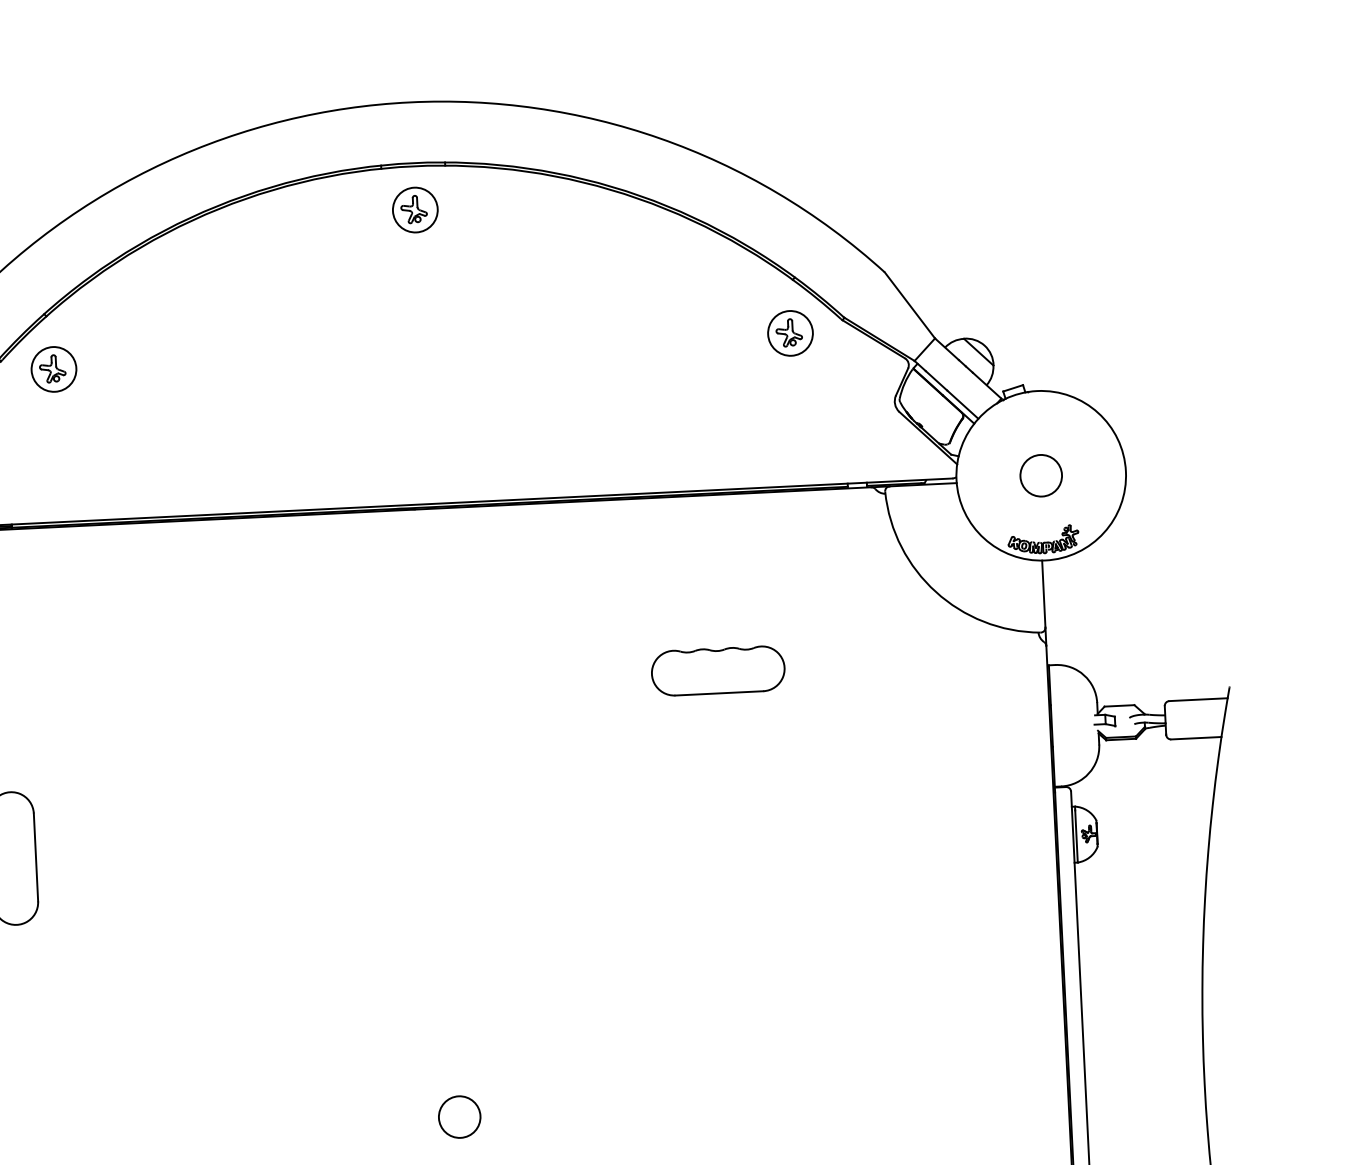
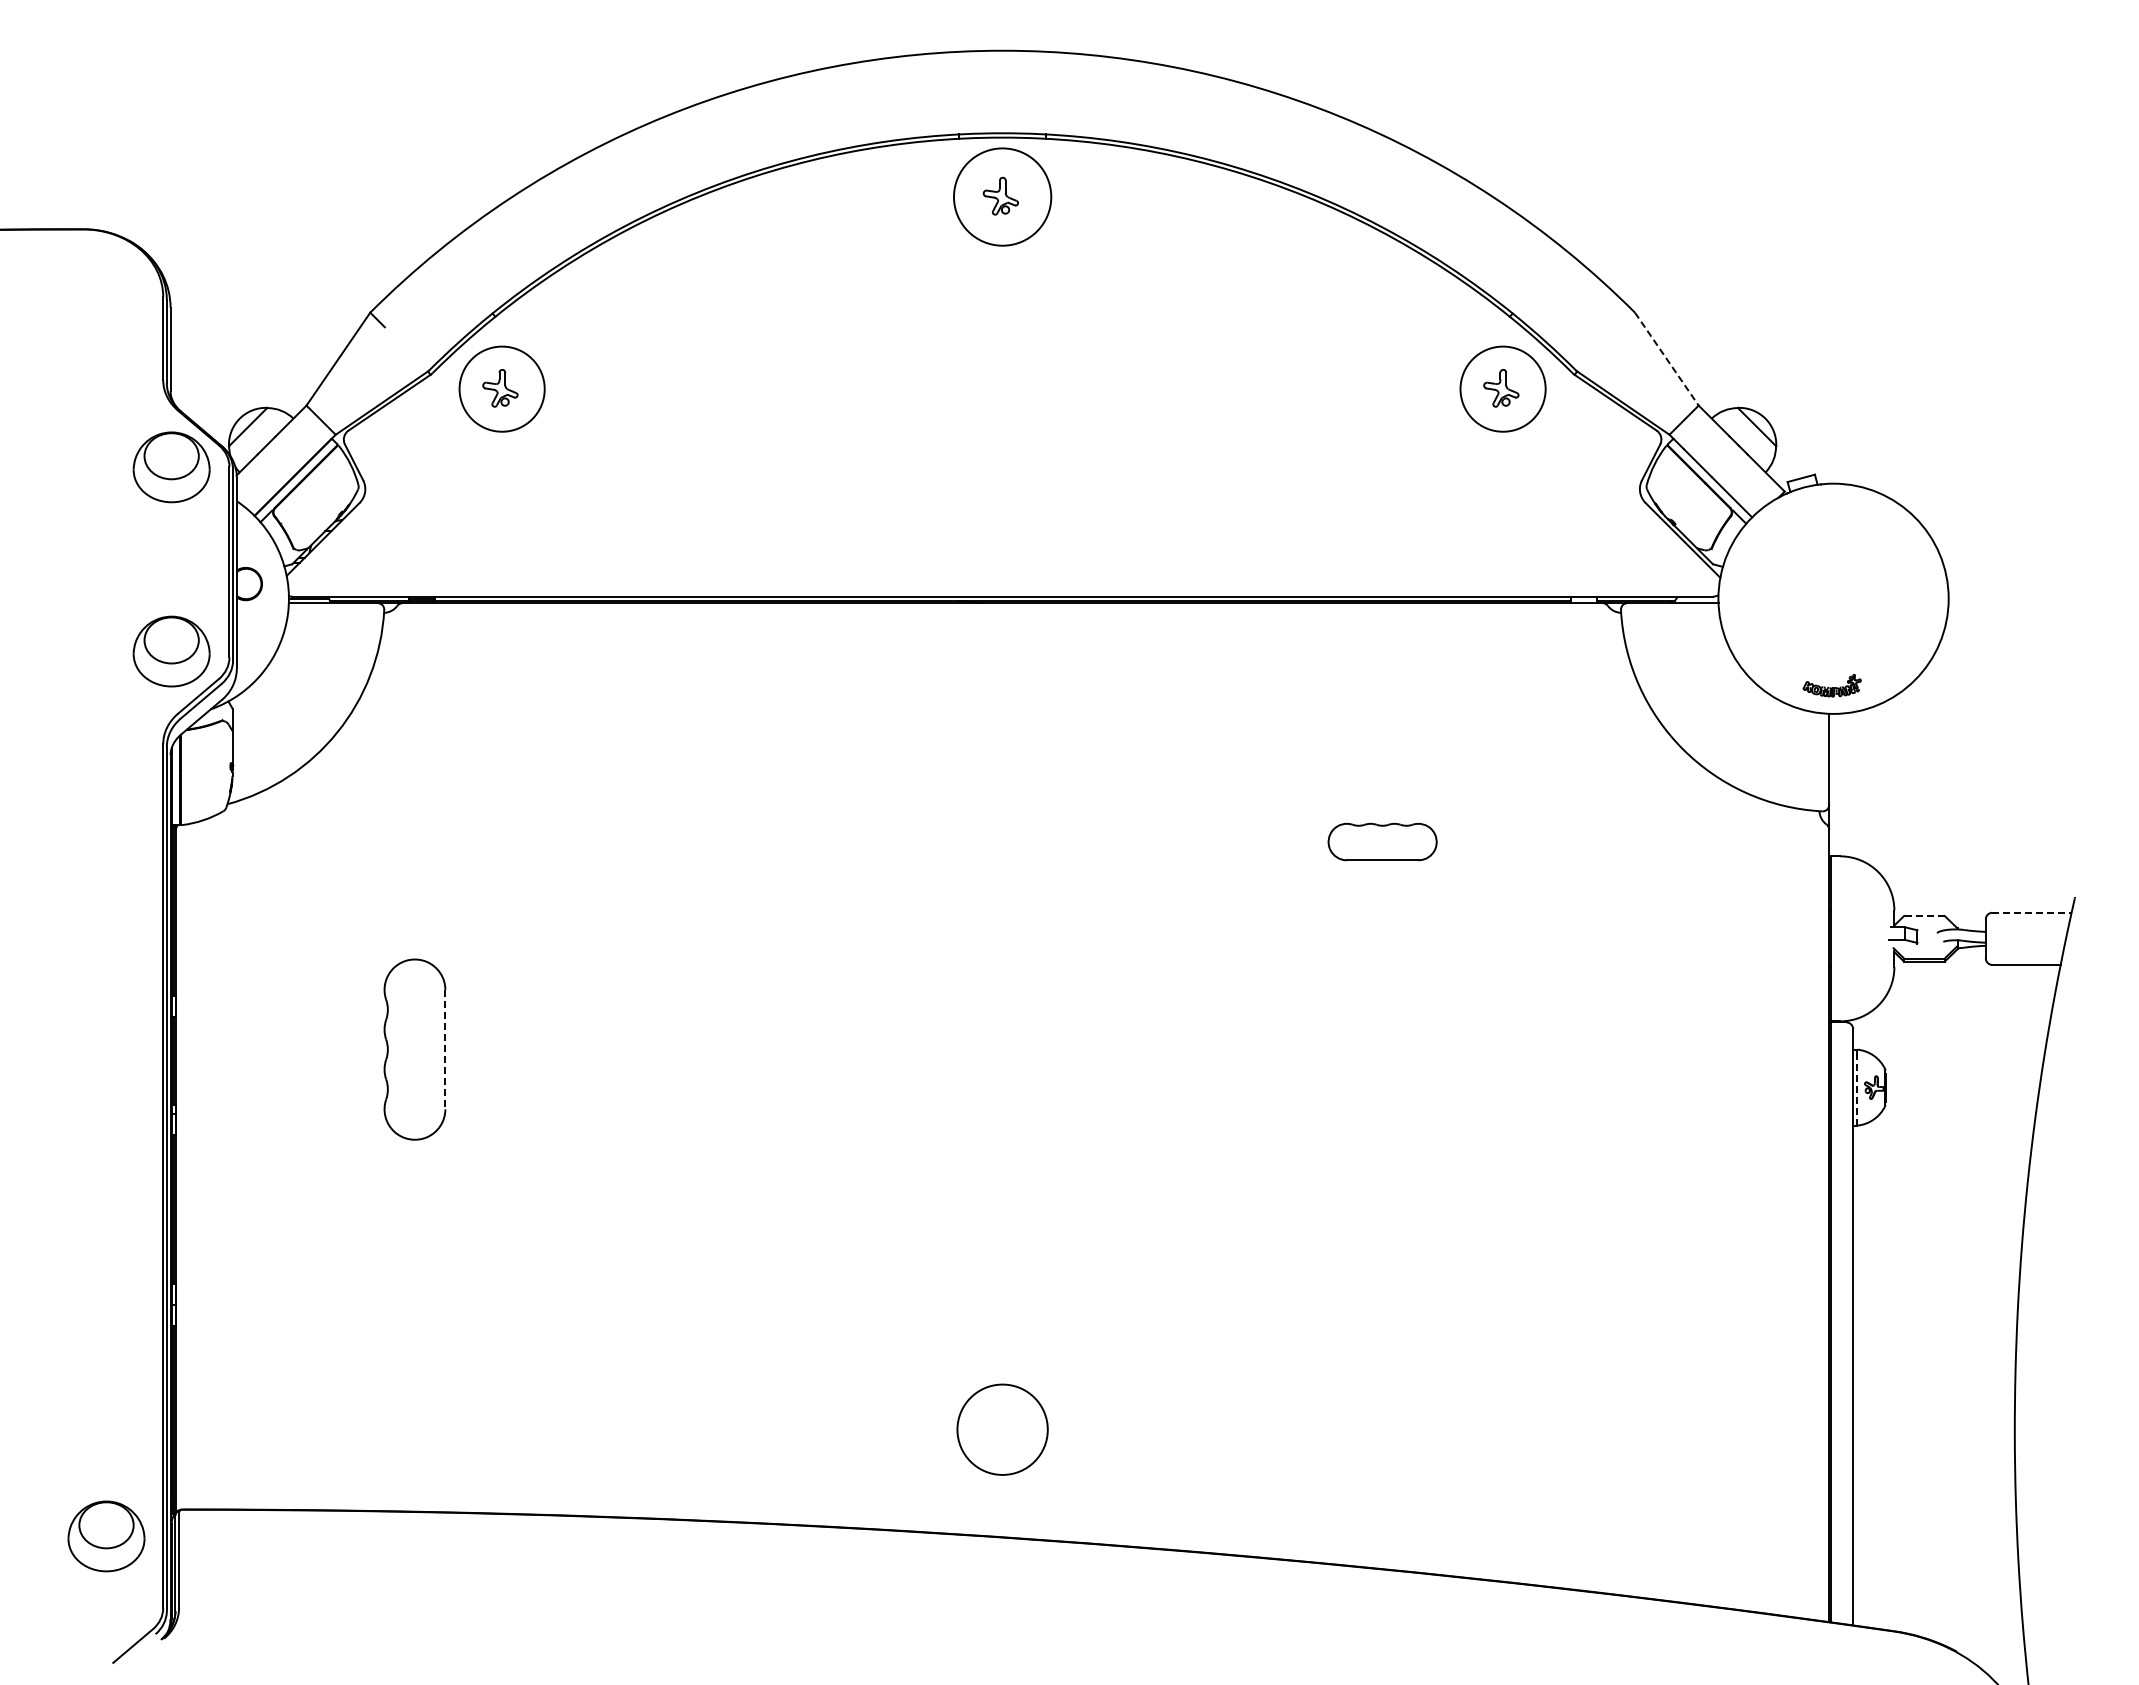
circle: (415, 209) -> (1002, 196), size x1.6
line: (910, 305) -> (1667, 359), solid -> dashed
circle: (790, 332) -> (1502, 388), size x1.4
circle: (53, 368) -> (501, 388), size x1.4
circle: (1041, 475) -> (1833, 598), removed
part: (1042, 539) -> (1831, 685), size x0.6
part: (718, 670) -> (1382, 841), size x0.6
line: (1198, 699) -> (2031, 912), solid -> dashed
line: (1118, 705) -> (1923, 915), solid -> dashed
line: (1076, 835) -> (1857, 1089), solid -> dashed
line: (36, 857) -> (445, 1049), solid -> dashed
circle: (459, 1116) -> (1002, 1429), size x1.6

